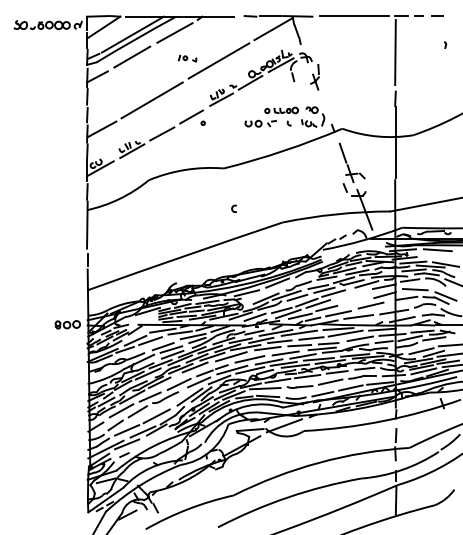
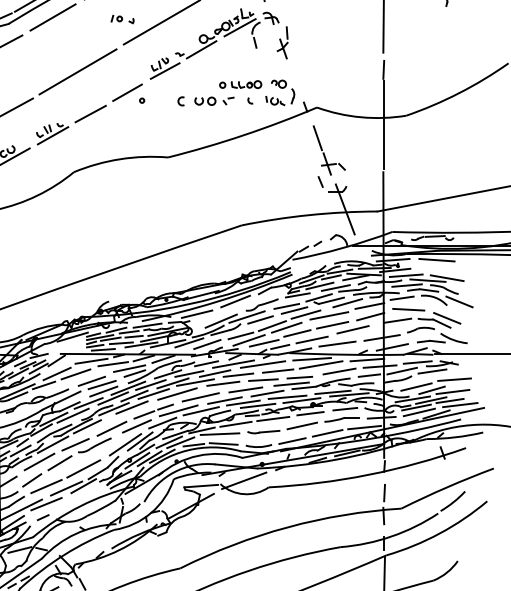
arc: (233, 207) -> (180, 99), moved
line: (352, 294) -> (329, 315), added
line: (354, 301) -> (332, 324), added

